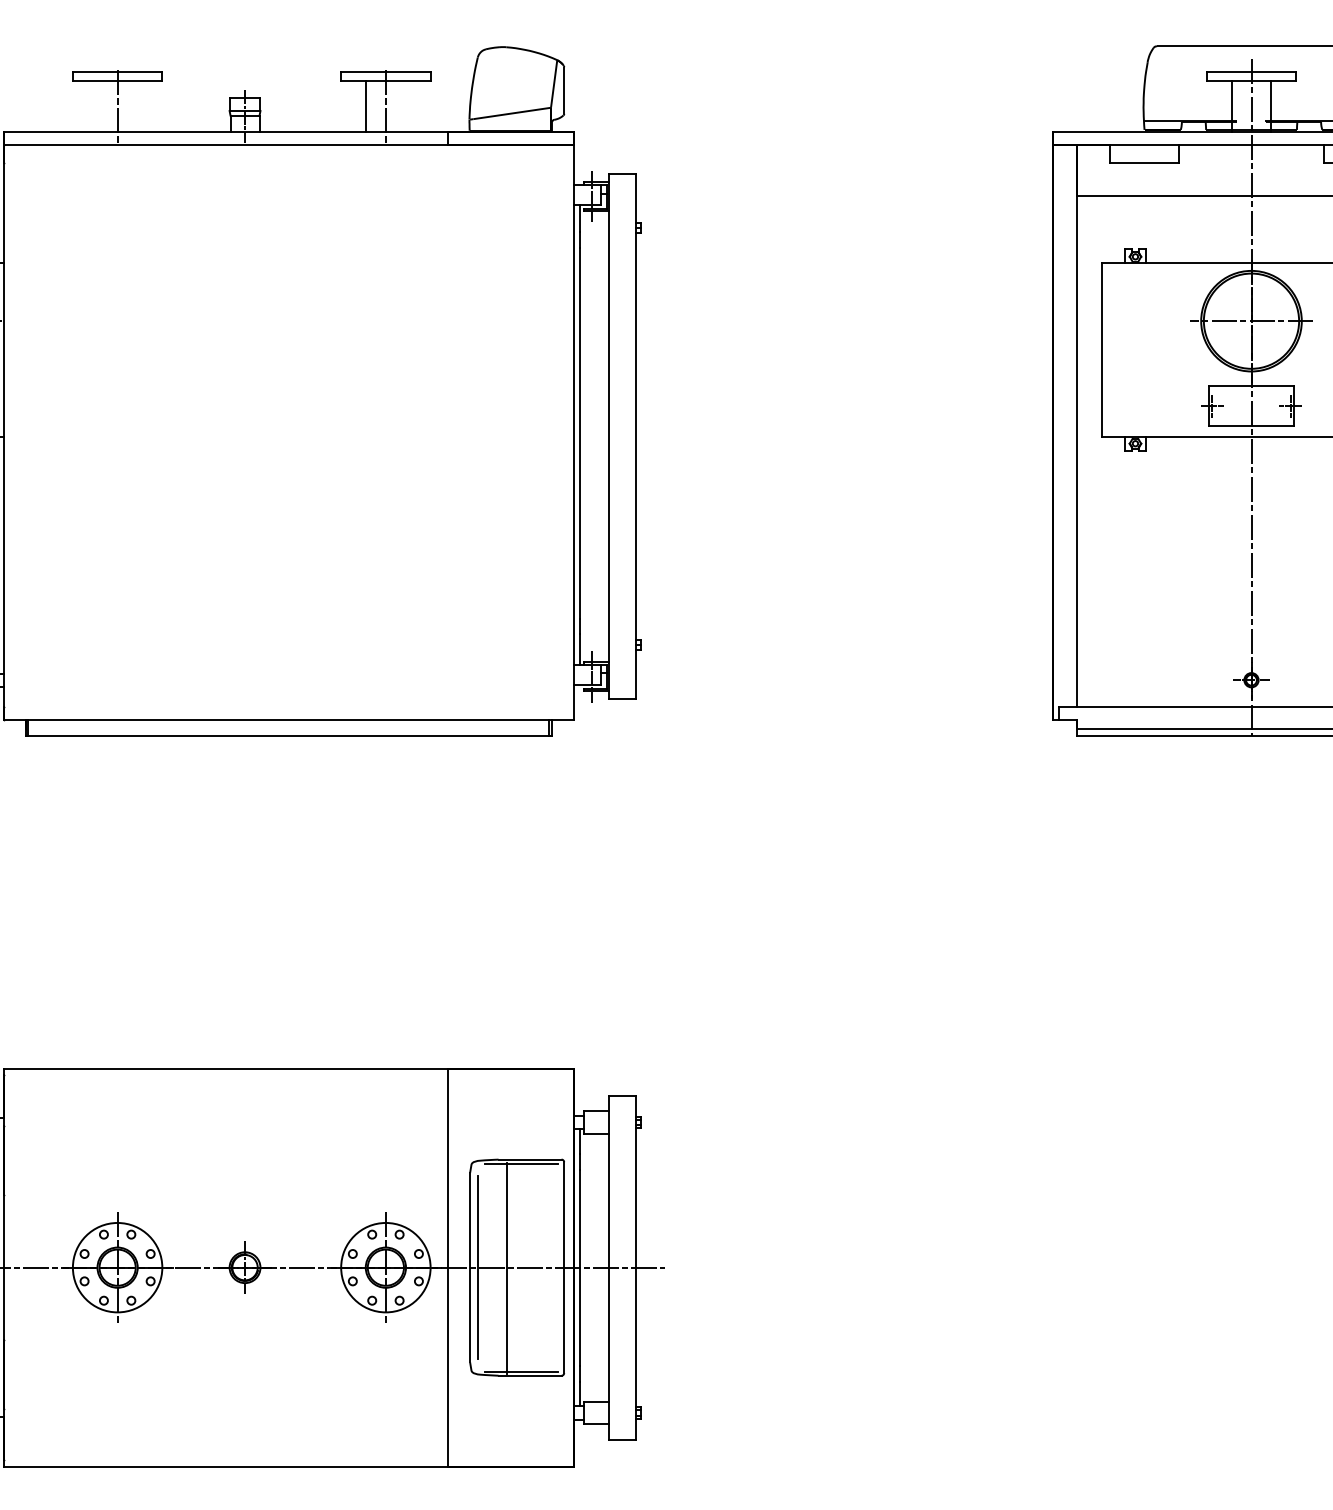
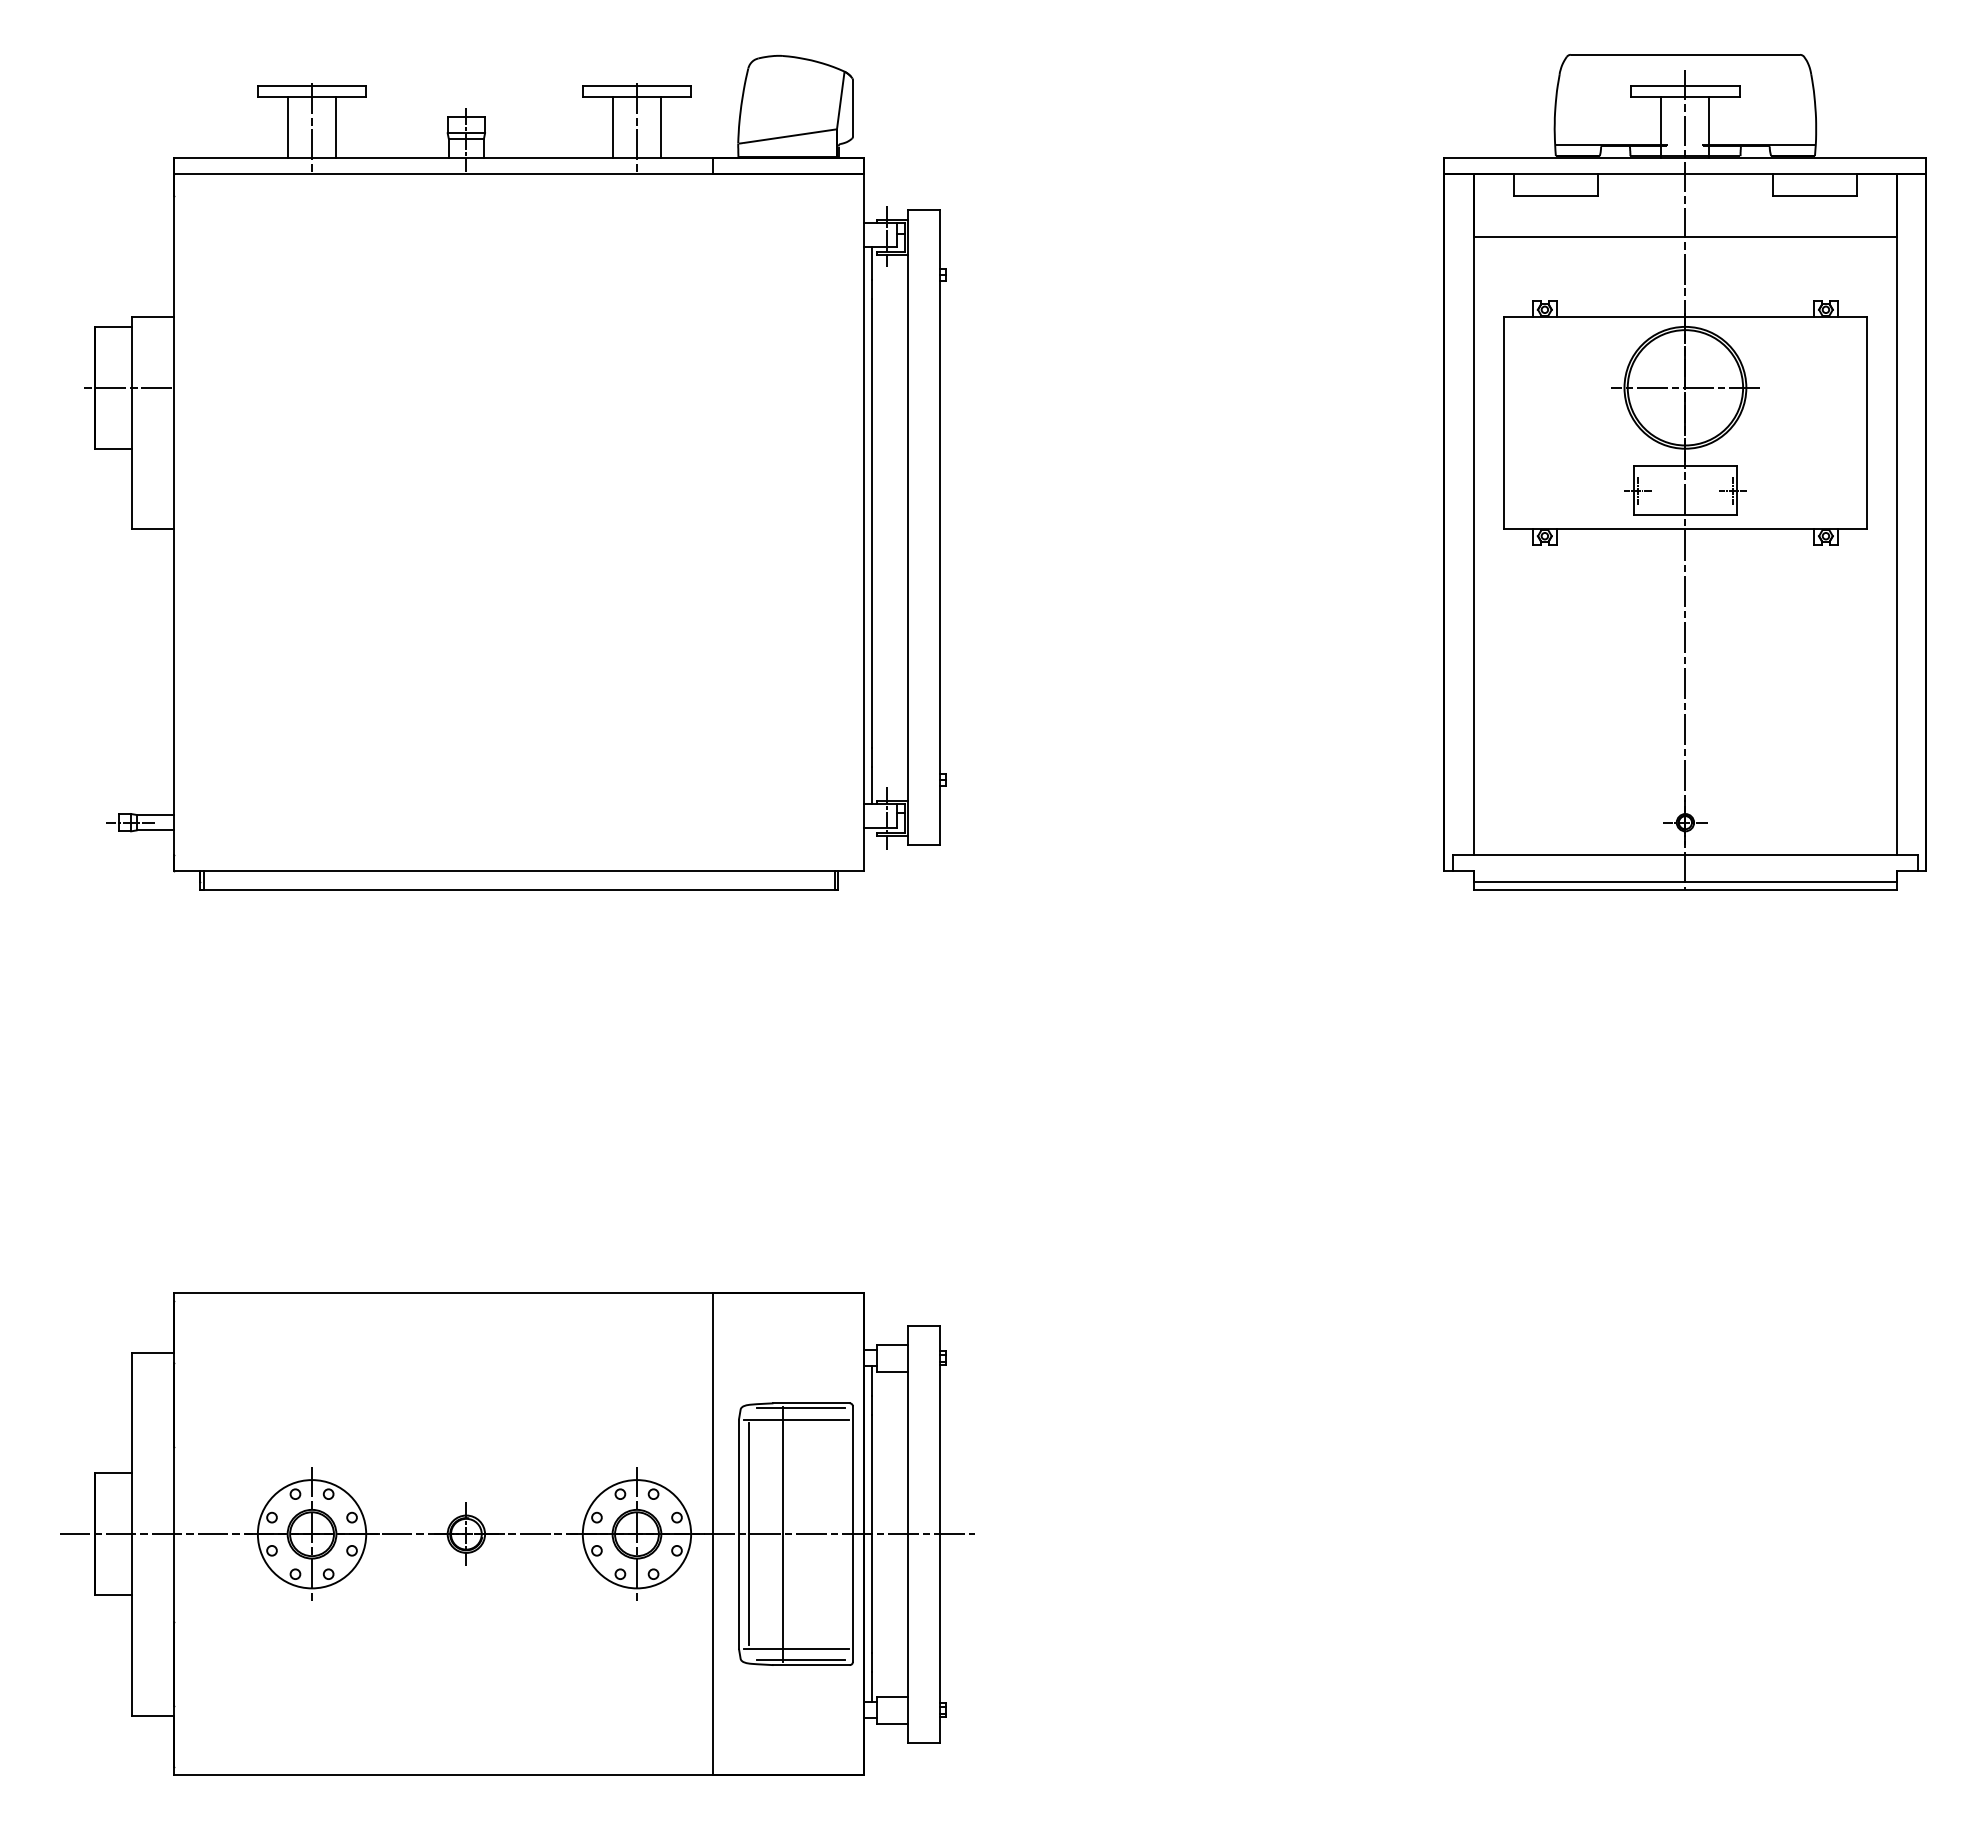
line: (98, 106) -> (288, 127), added
line: (137, 106) -> (336, 127), added
line: (406, 106) -> (661, 127), added
line: (517, 1172) -> (796, 1419), added
line: (517, 1362) -> (796, 1648), added

